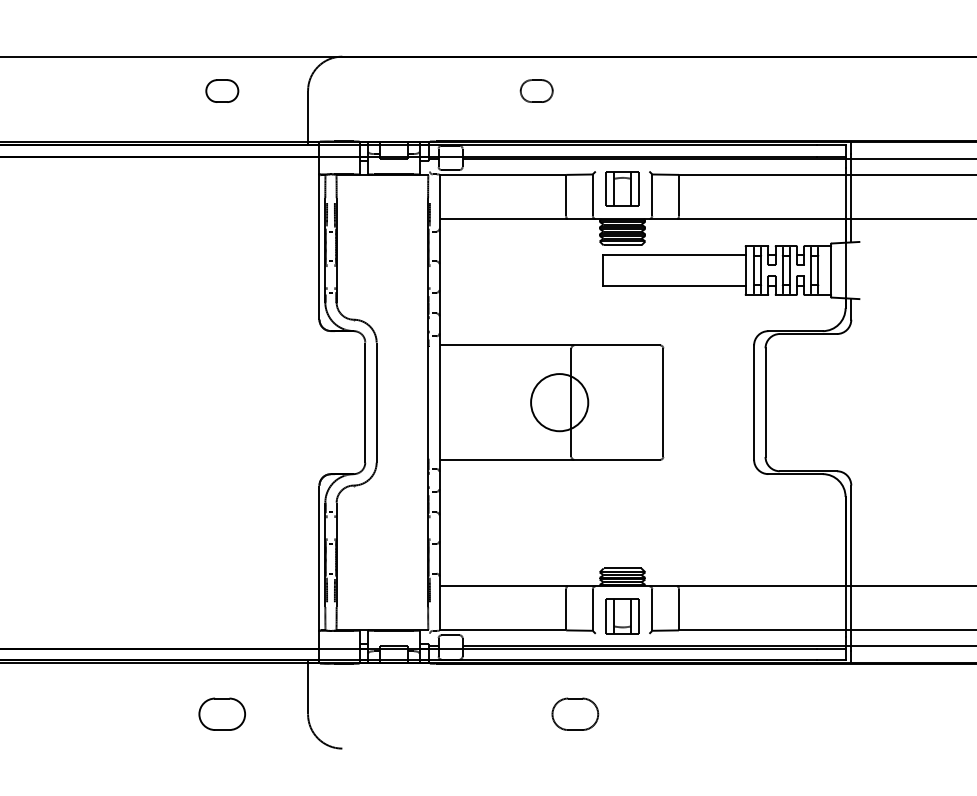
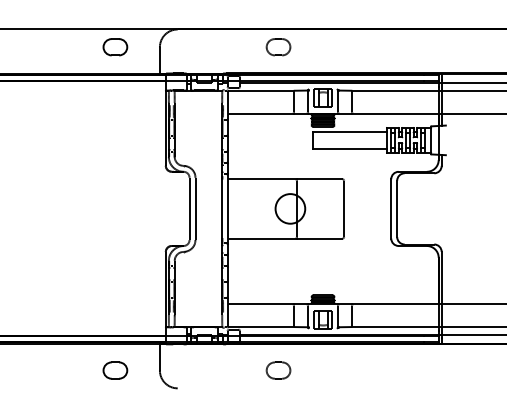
part: (222, 91) -> (115, 47), size x1.43
part: (536, 91) -> (278, 47), size x1.43
part: (575, 714) -> (278, 370), moved

